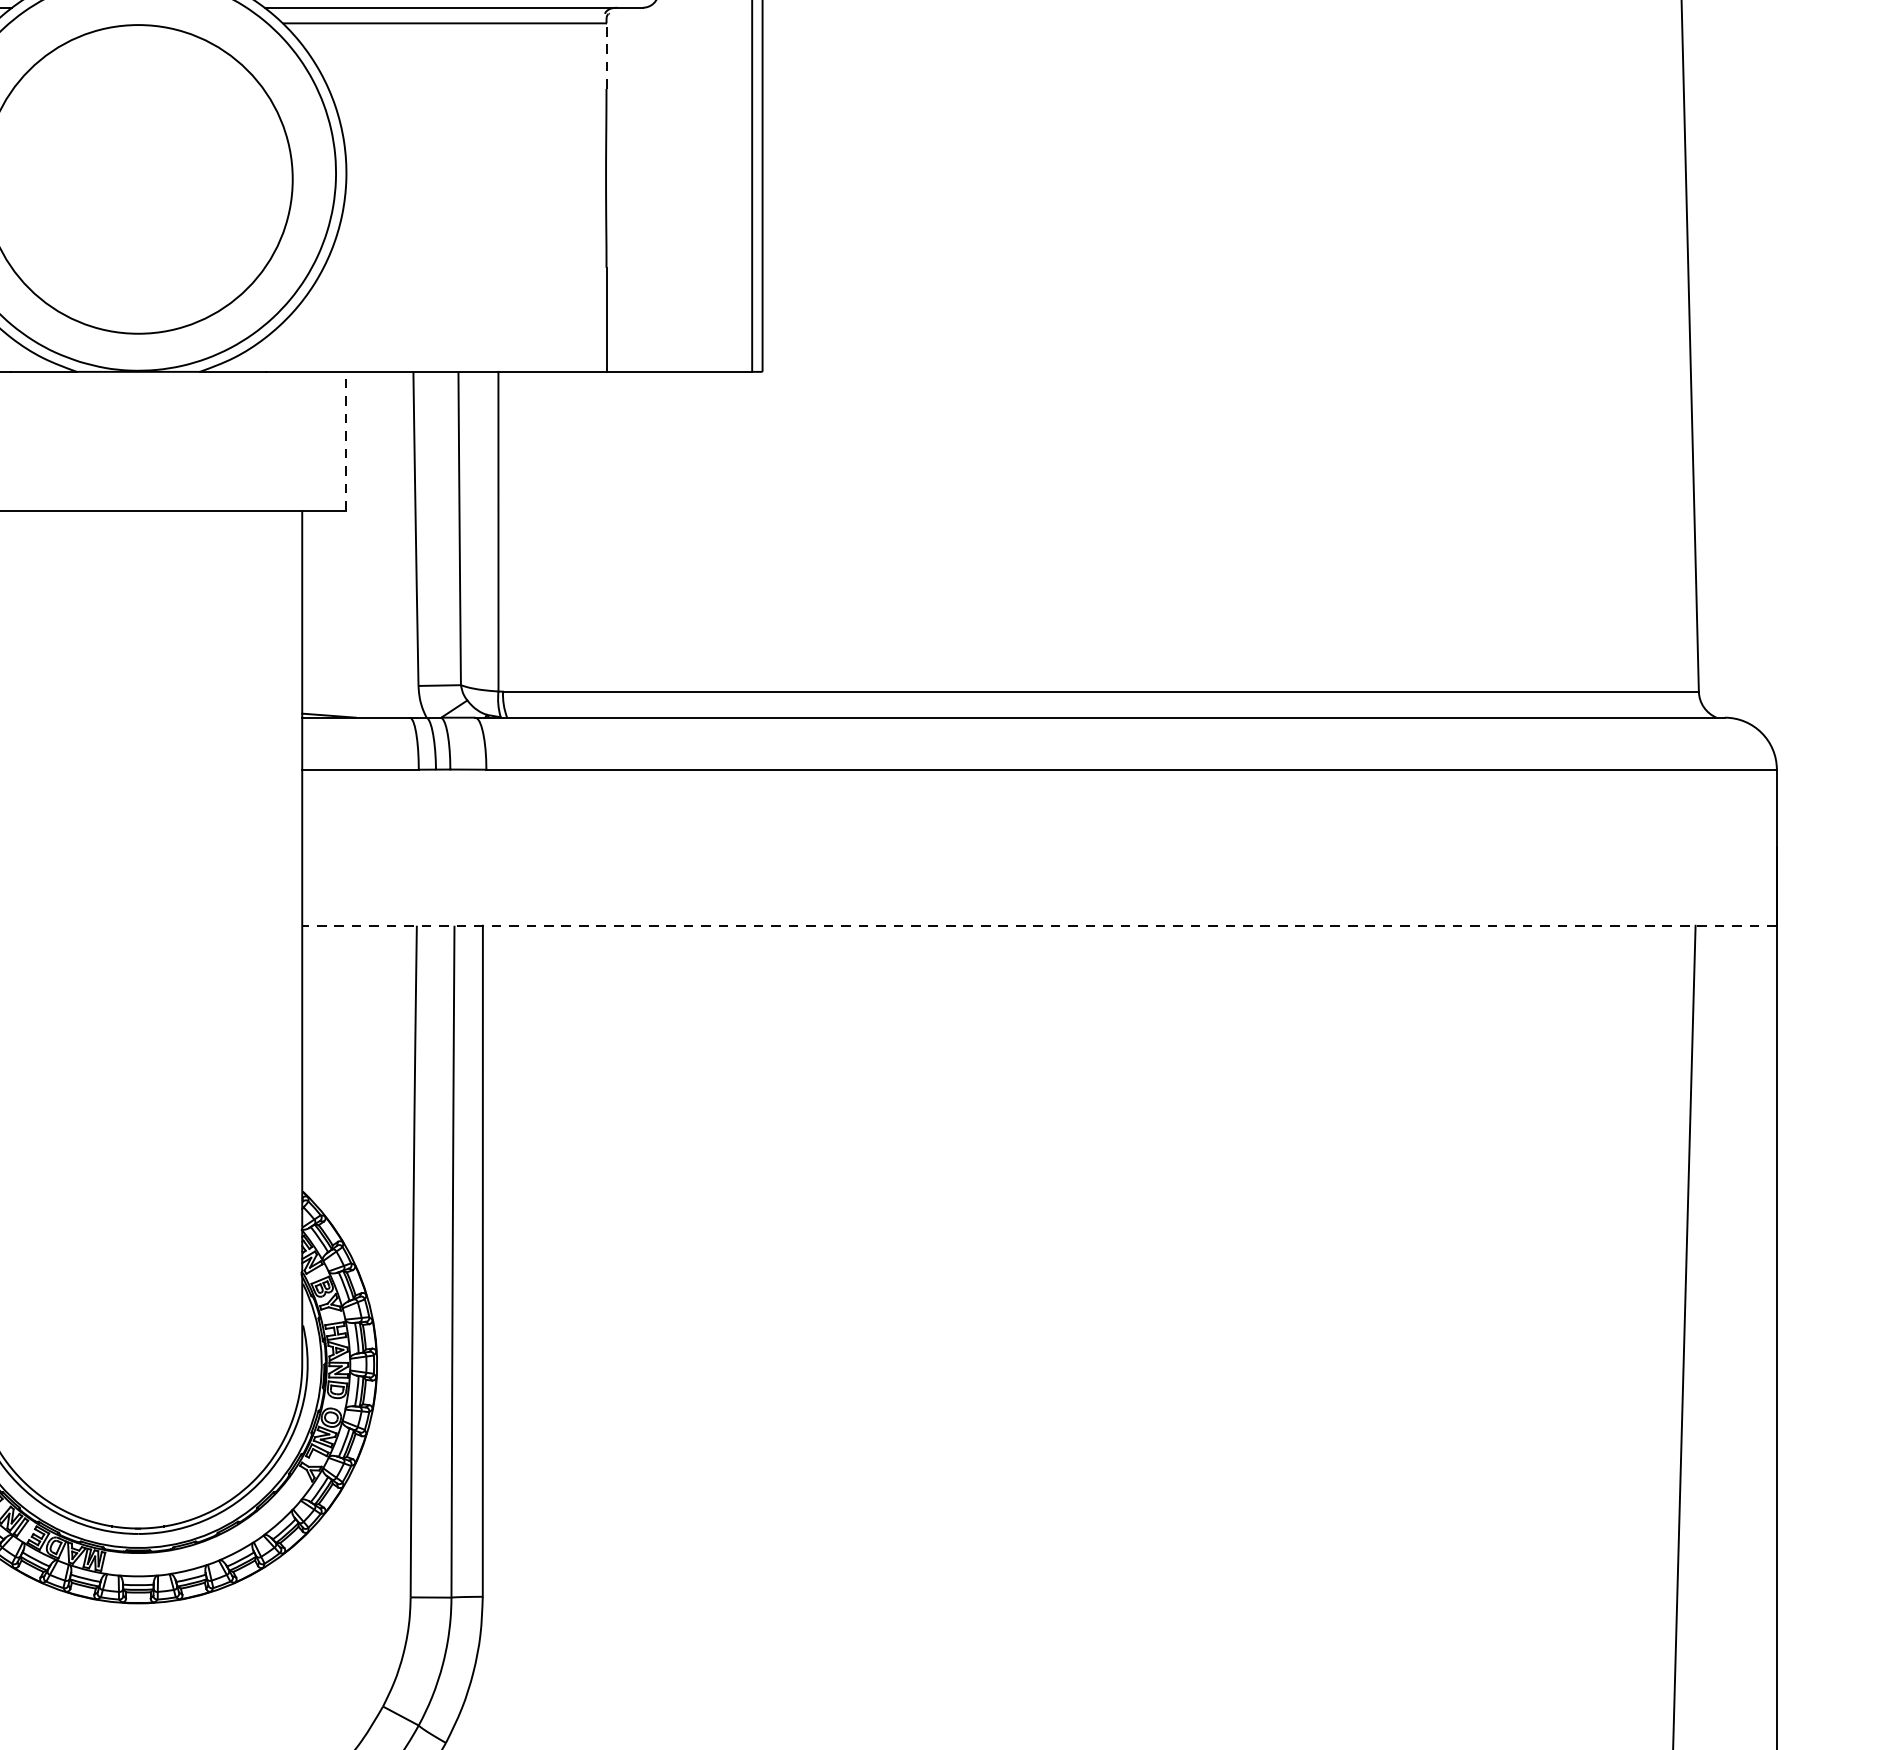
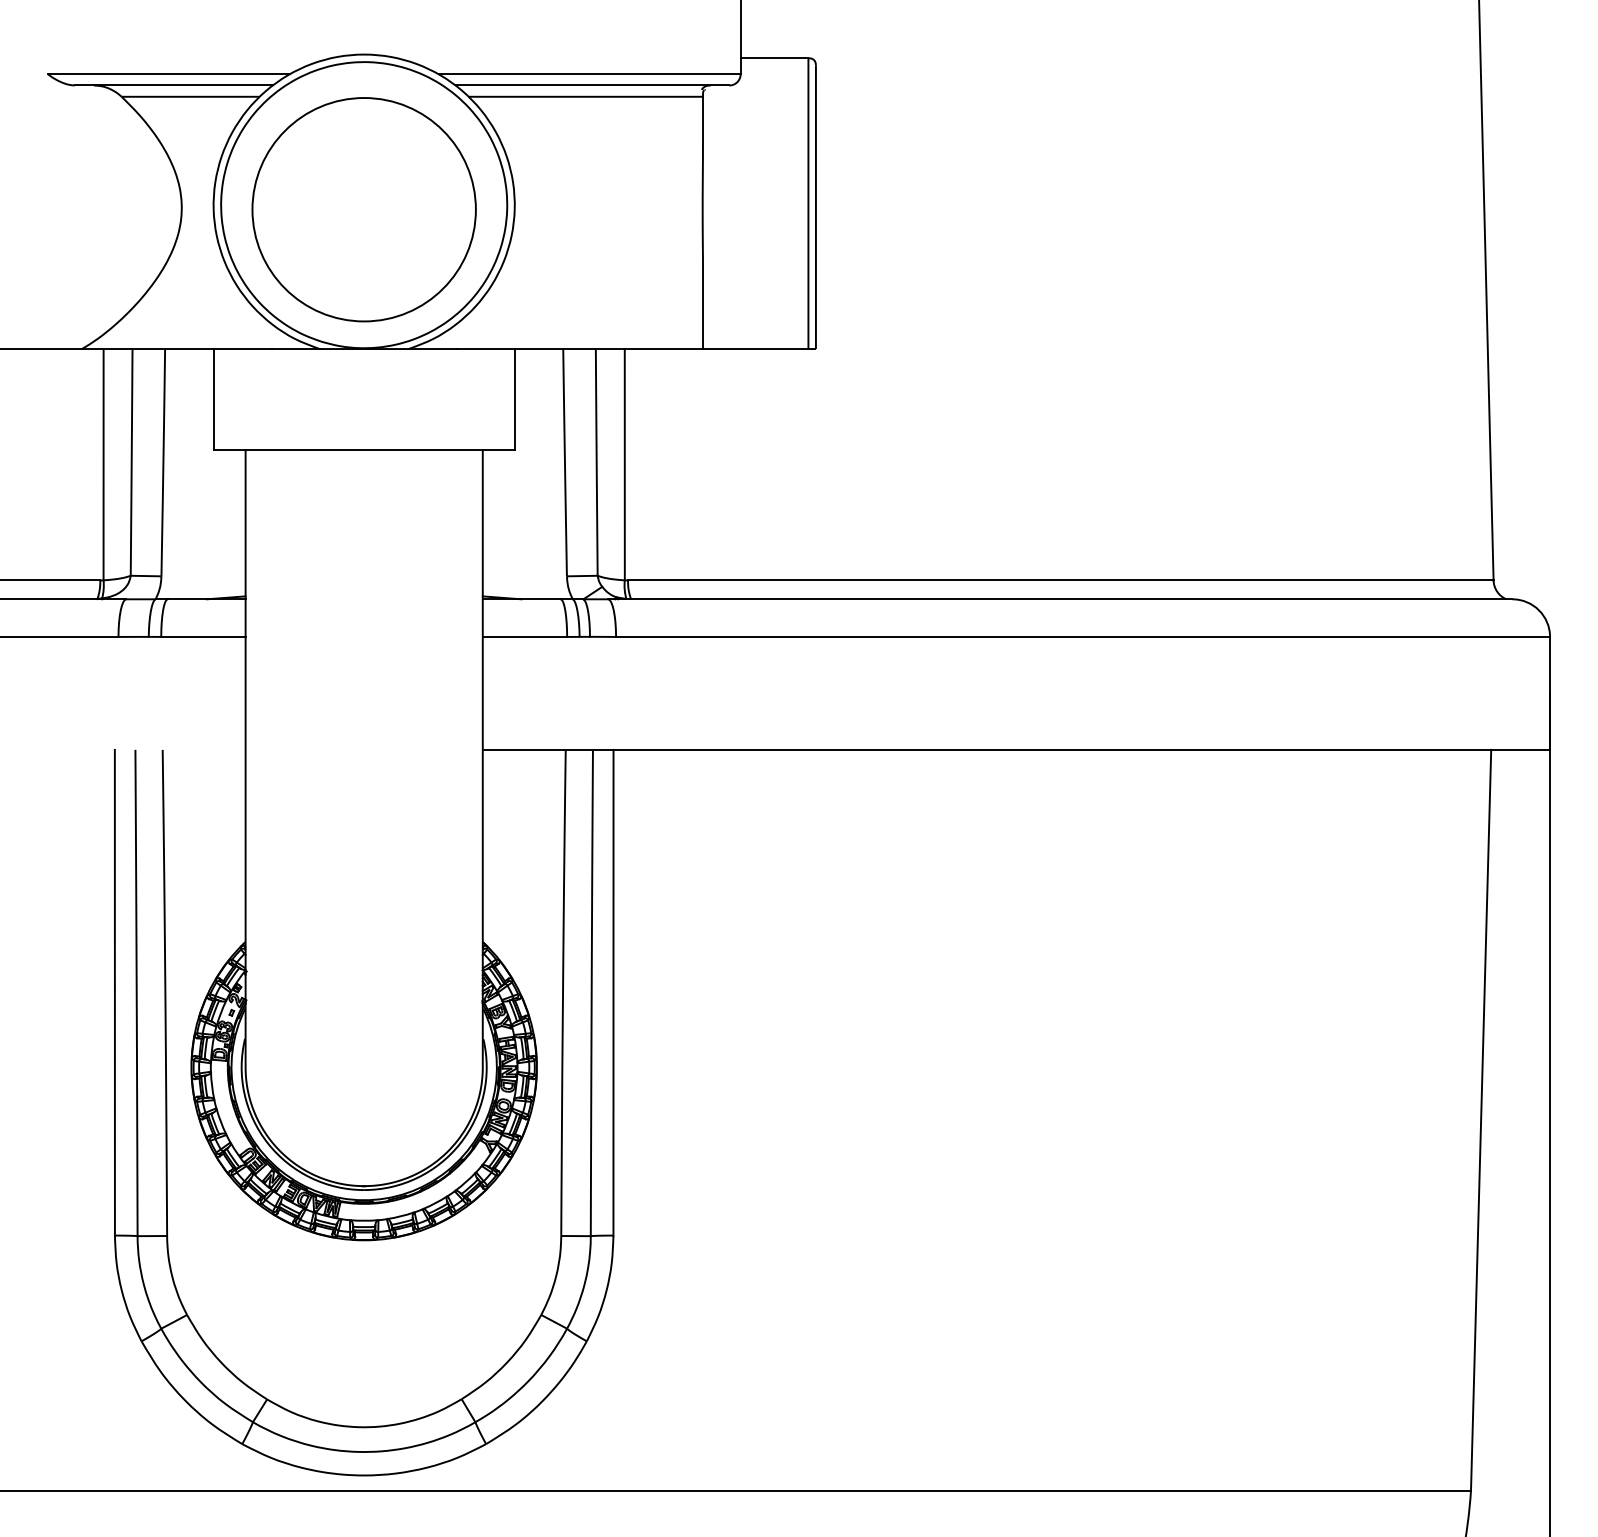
line: (607, 56) -> (703, 120), dashed -> solid
line: (346, 440) -> (514, 398), dashed -> solid
line: (1039, 925) -> (1016, 749), dashed -> solid

